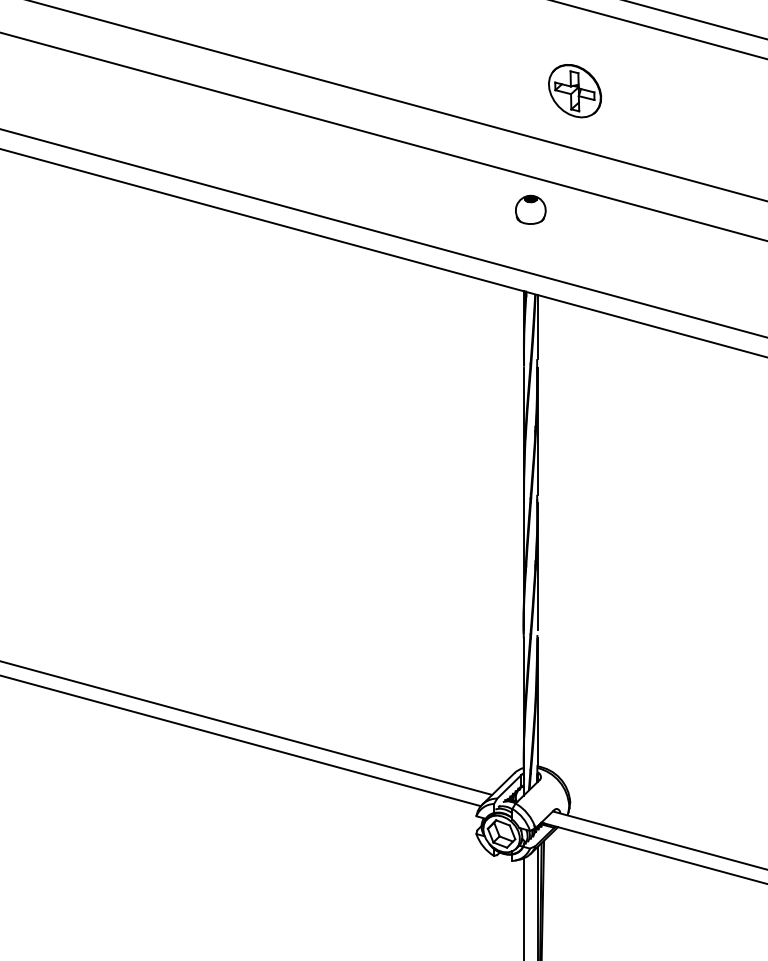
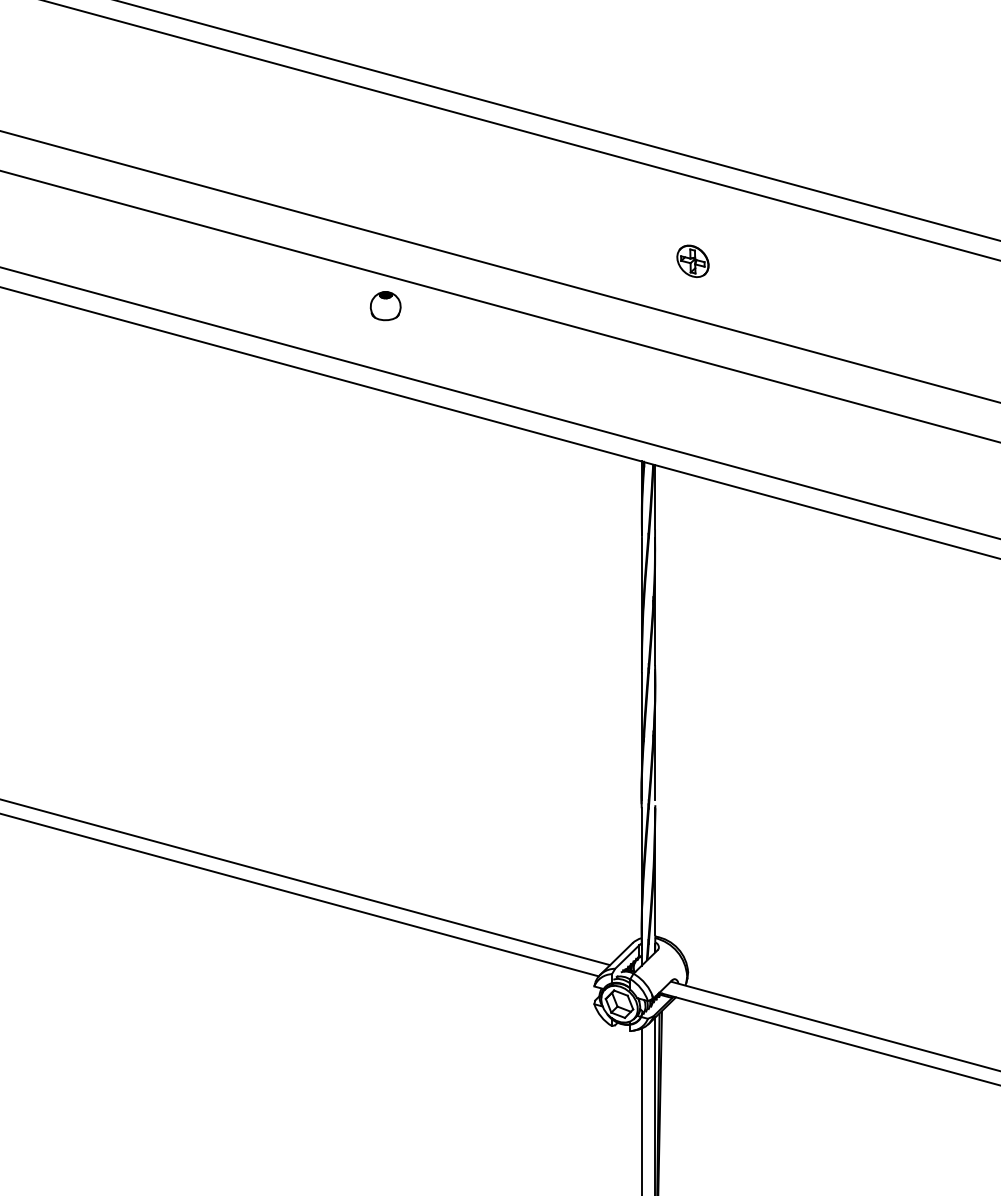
part: (574, 91) -> (692, 261), size x0.6
part: (530, 210) -> (385, 306), moved

